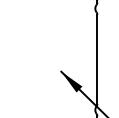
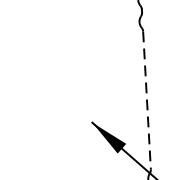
line: (97, 59) -> (147, 100), solid -> dashed

